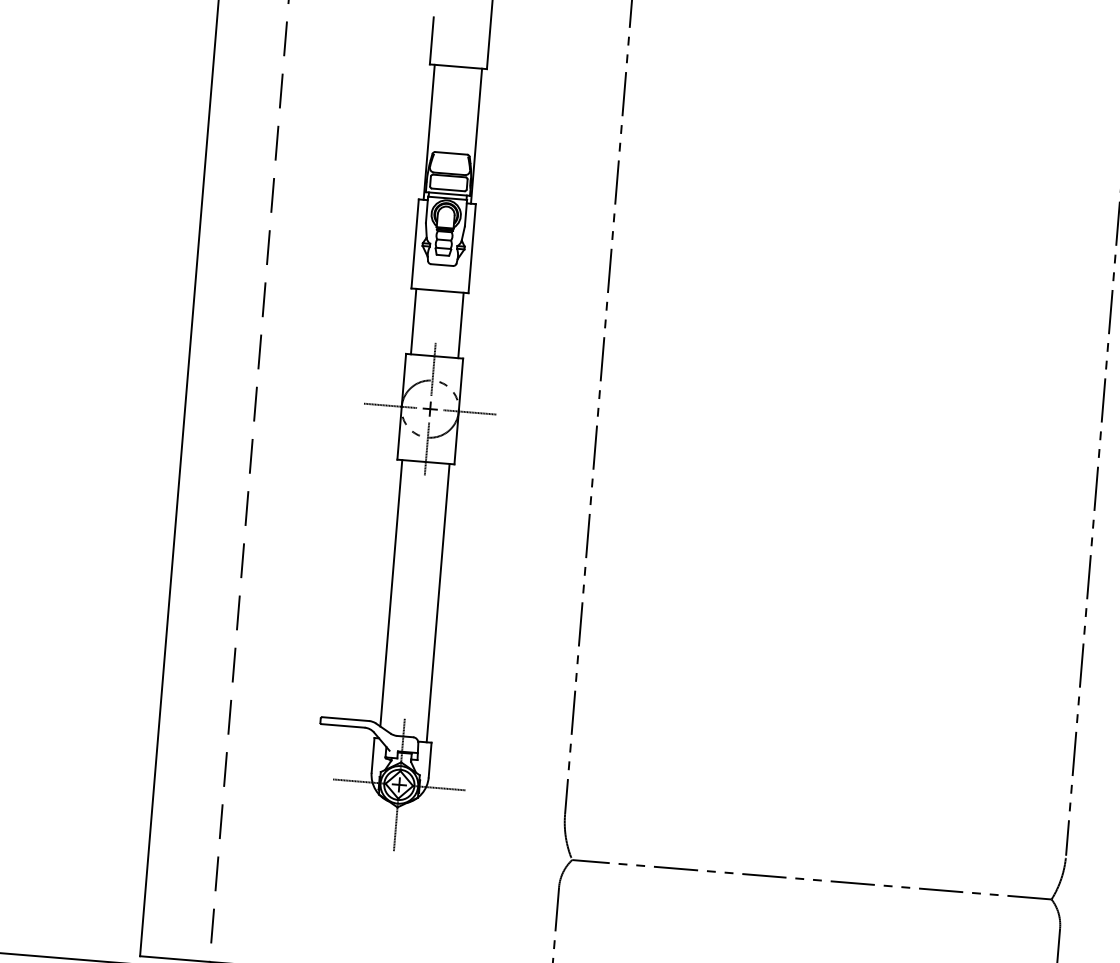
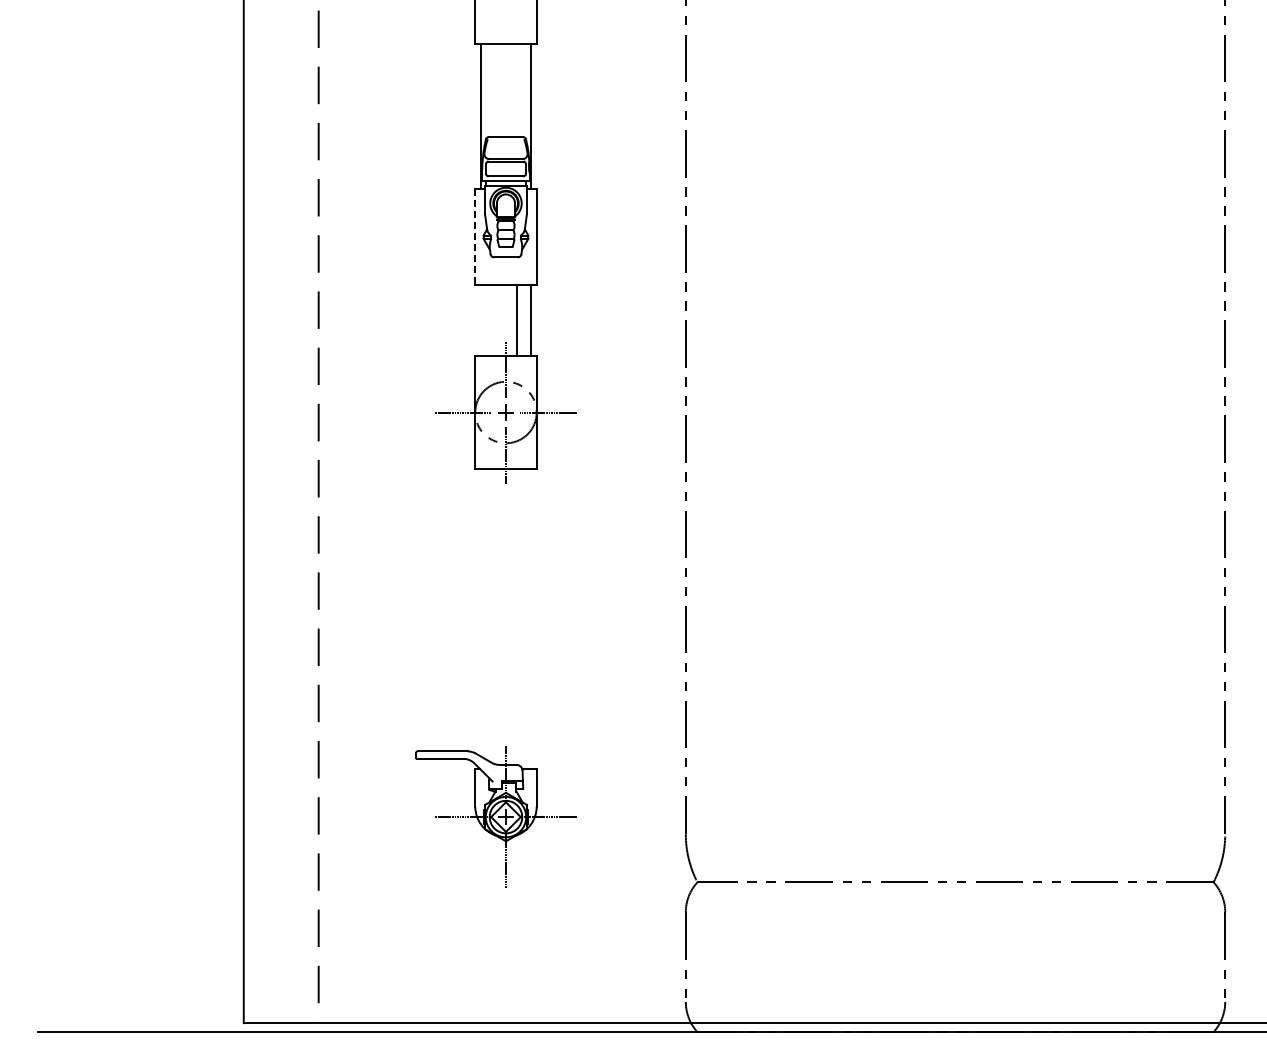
line: (415, 244) -> (475, 237), solid -> dashed
line: (413, 321) -> (516, 320), moved
line: (391, 592) -> (480, 612), removed
line: (438, 603) -> (531, 619), removed

